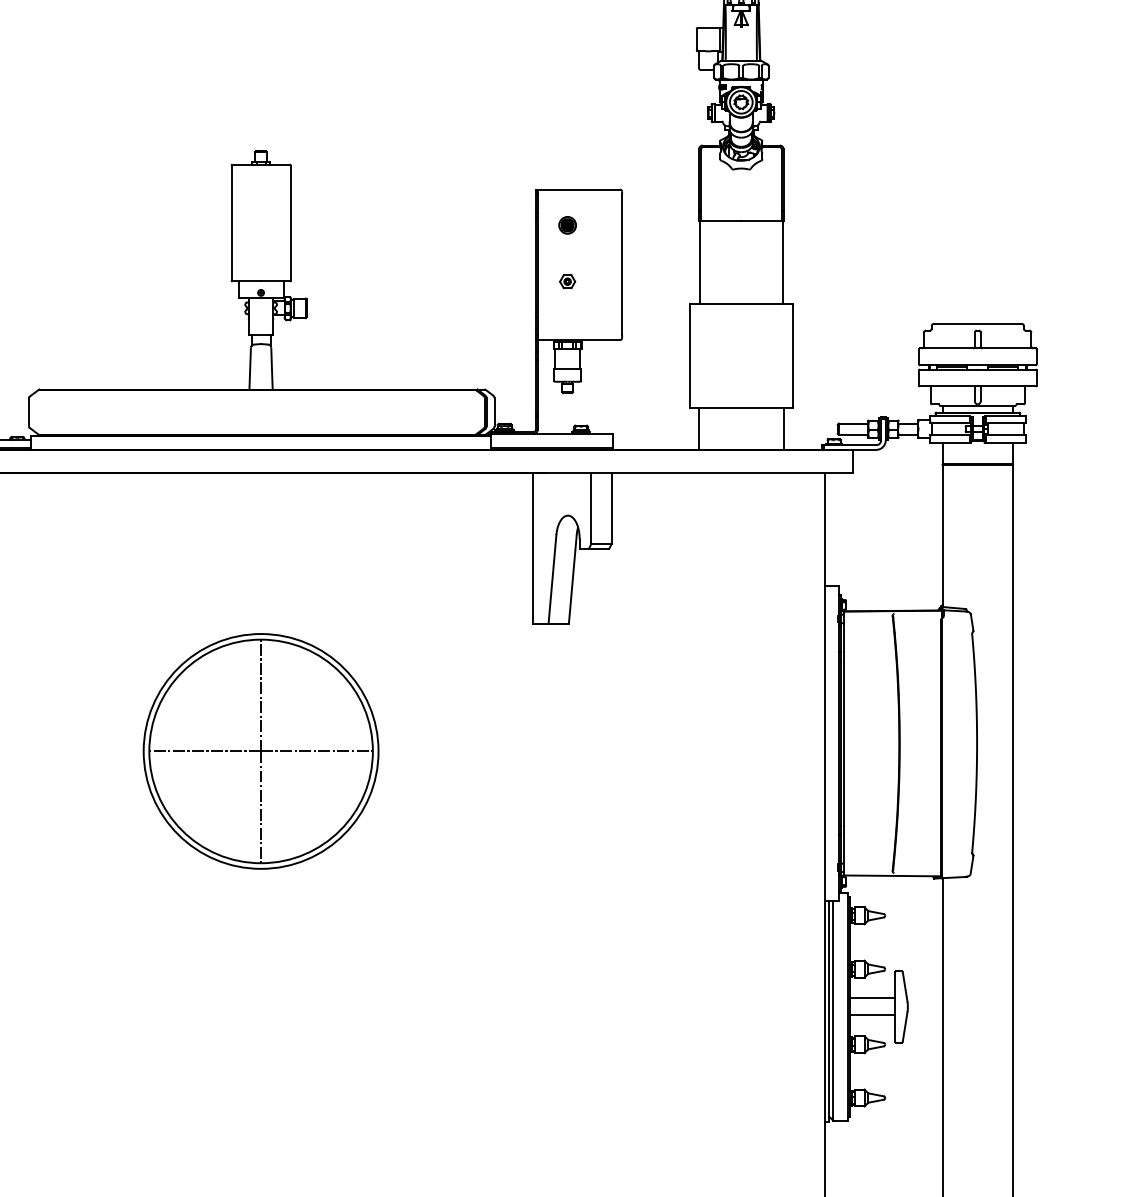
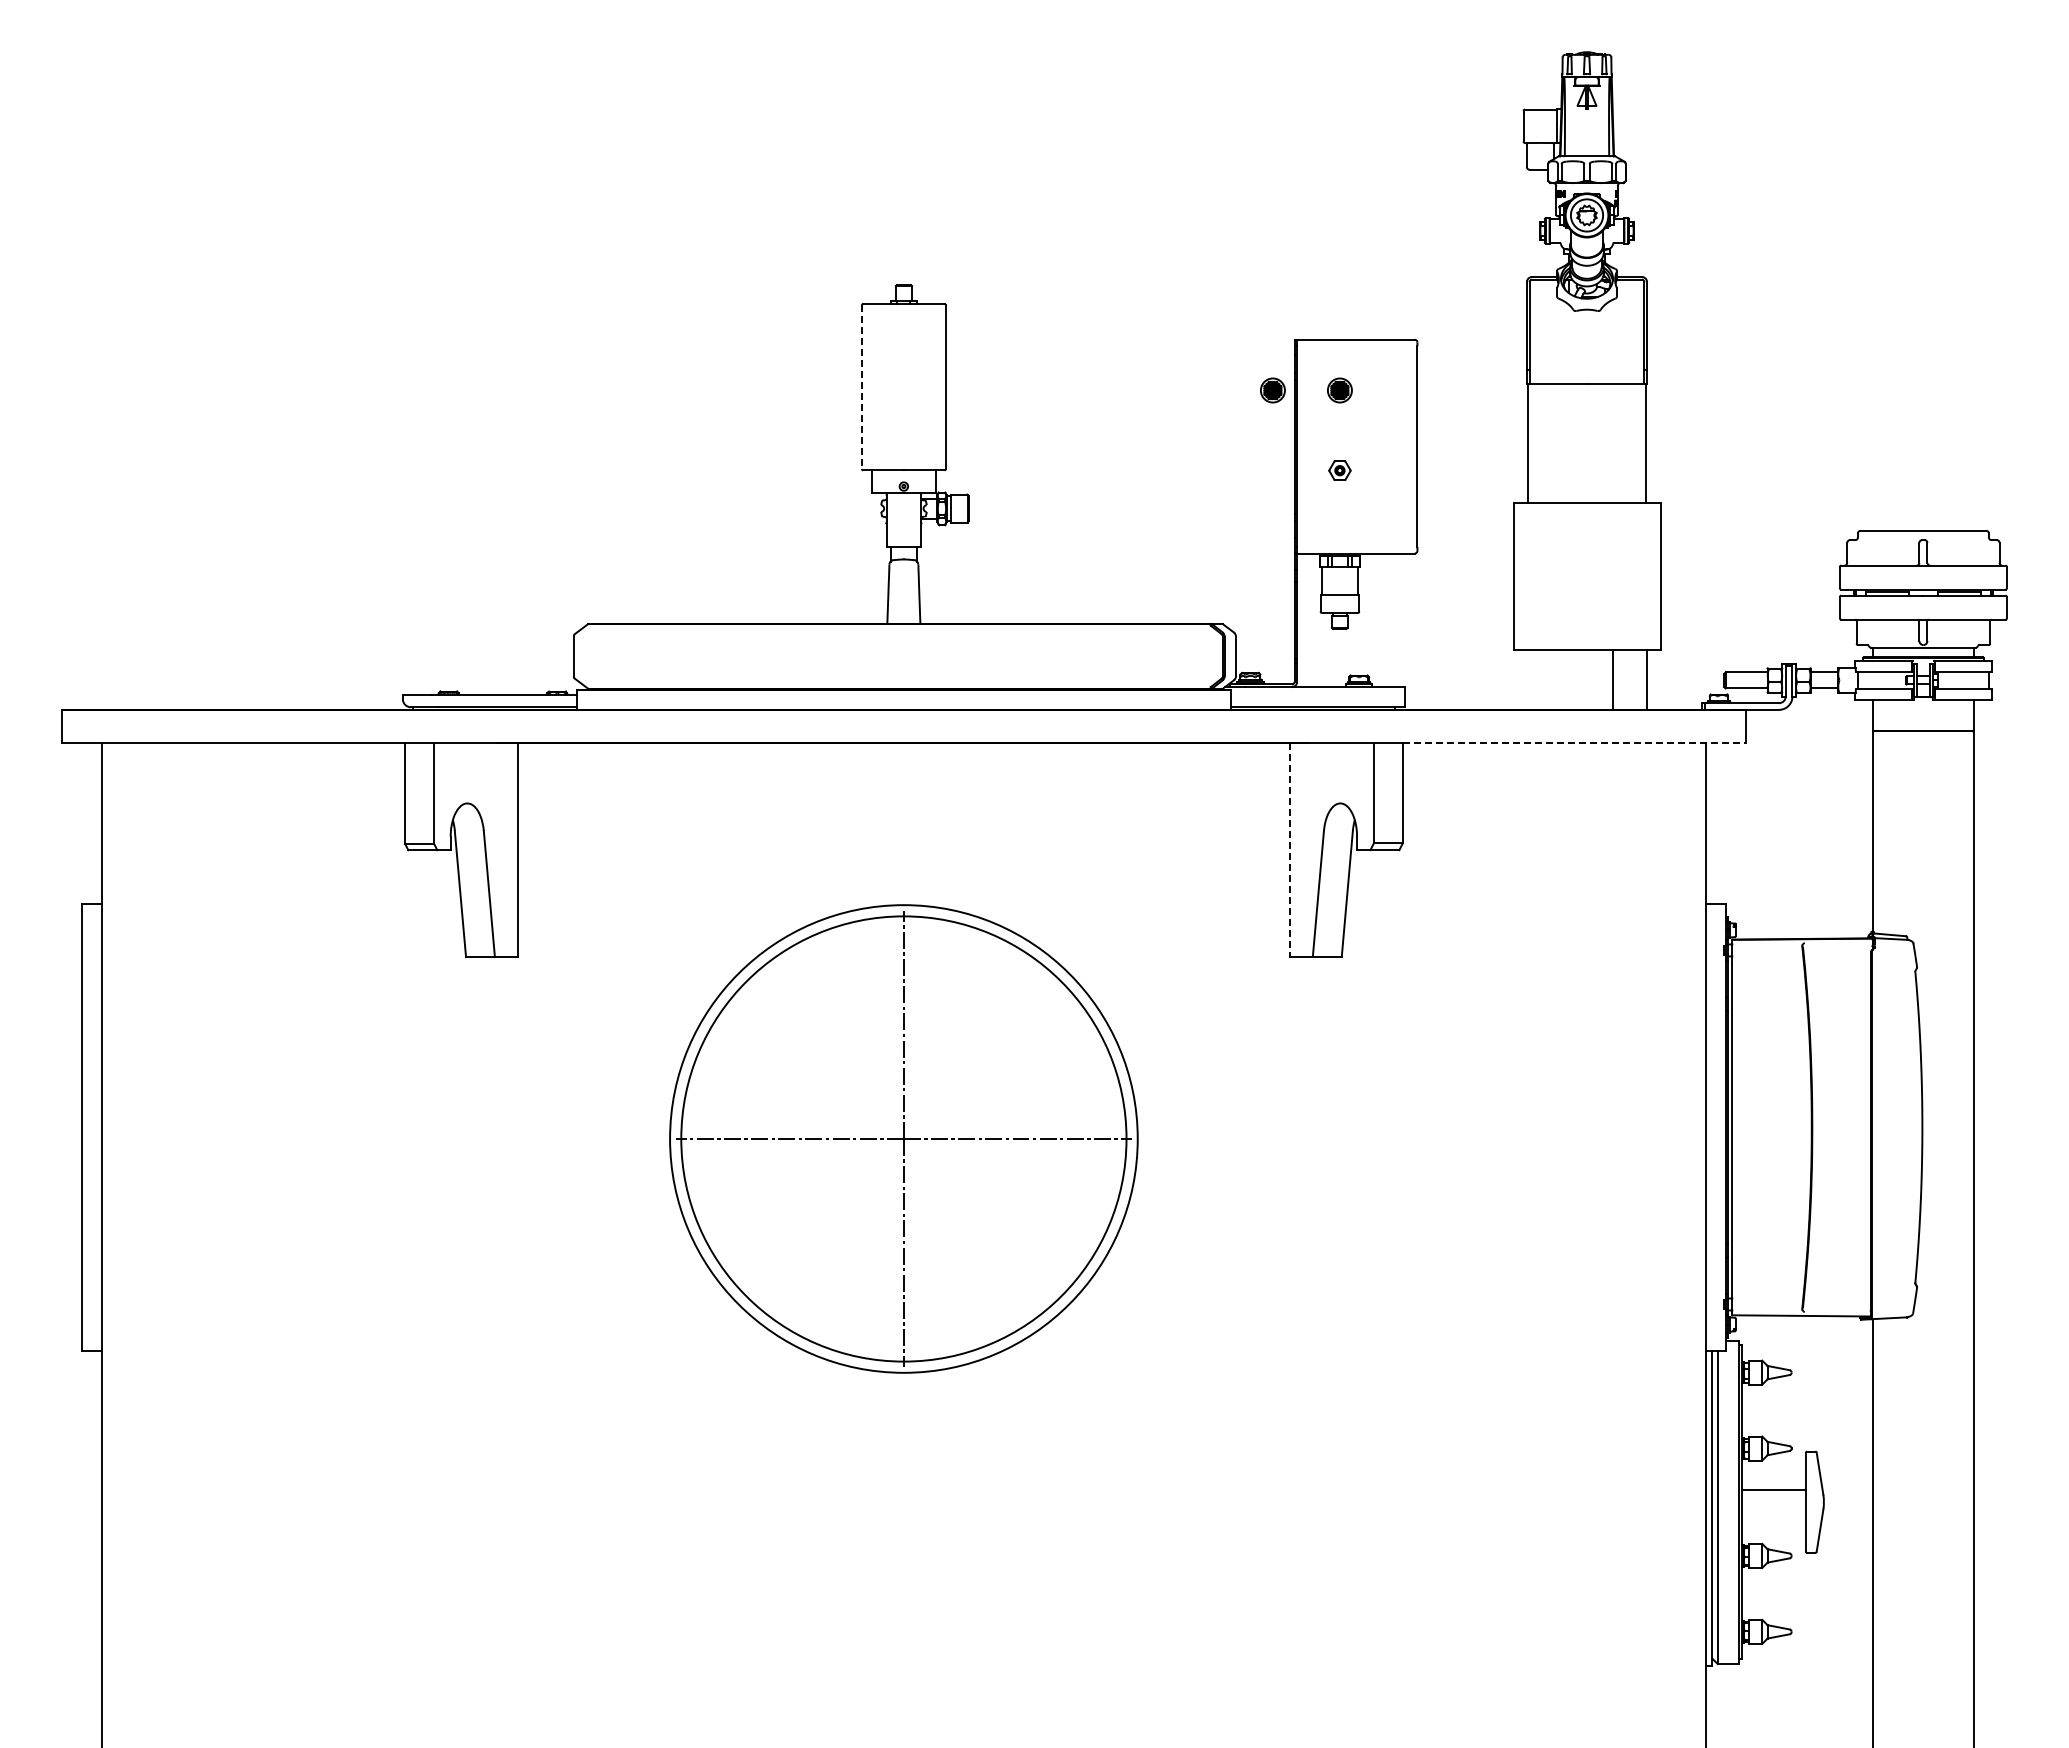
line: (231, 223) -> (861, 387), solid -> dashed
part: (520, 225) -> (1272, 390), added
line: (698, 428) -> (1612, 679), moved
line: (732, 473) -> (1574, 743), solid -> dashed
line: (532, 548) -> (1290, 850), solid -> dashed
part: (260, 751) -> (903, 1138), size x1.4
line: (872, 1015) -> (1773, 1514), removed

